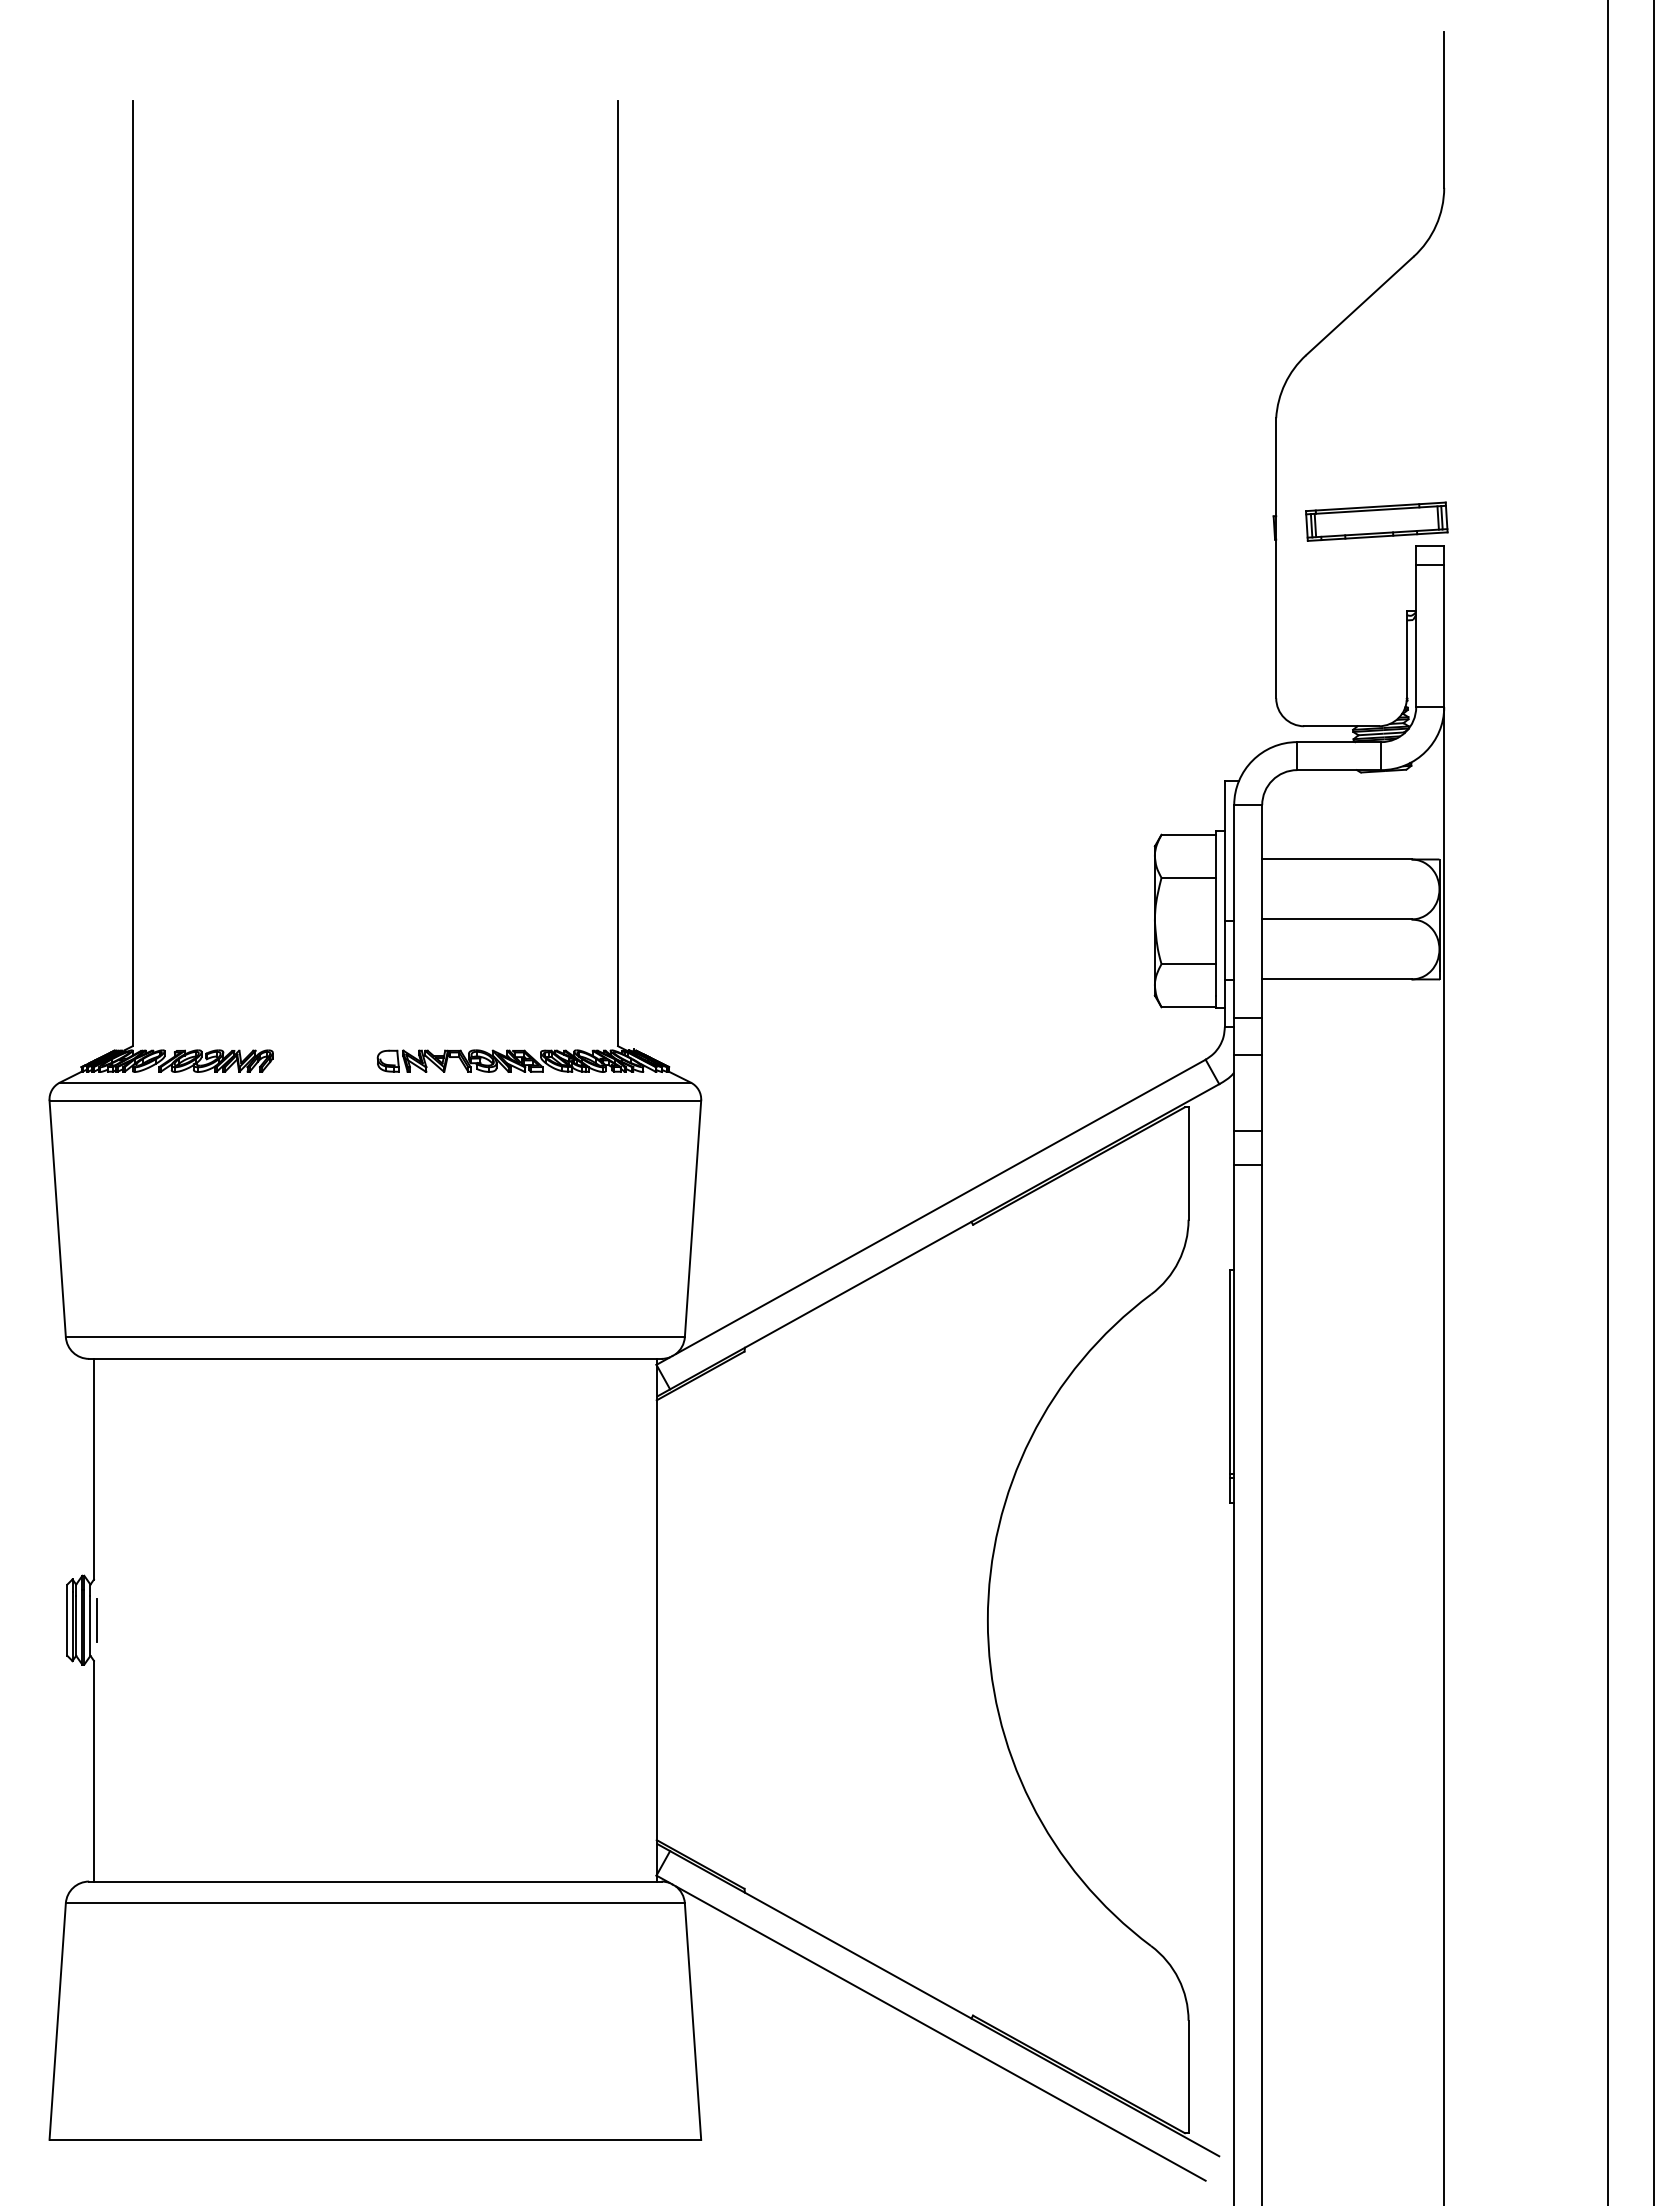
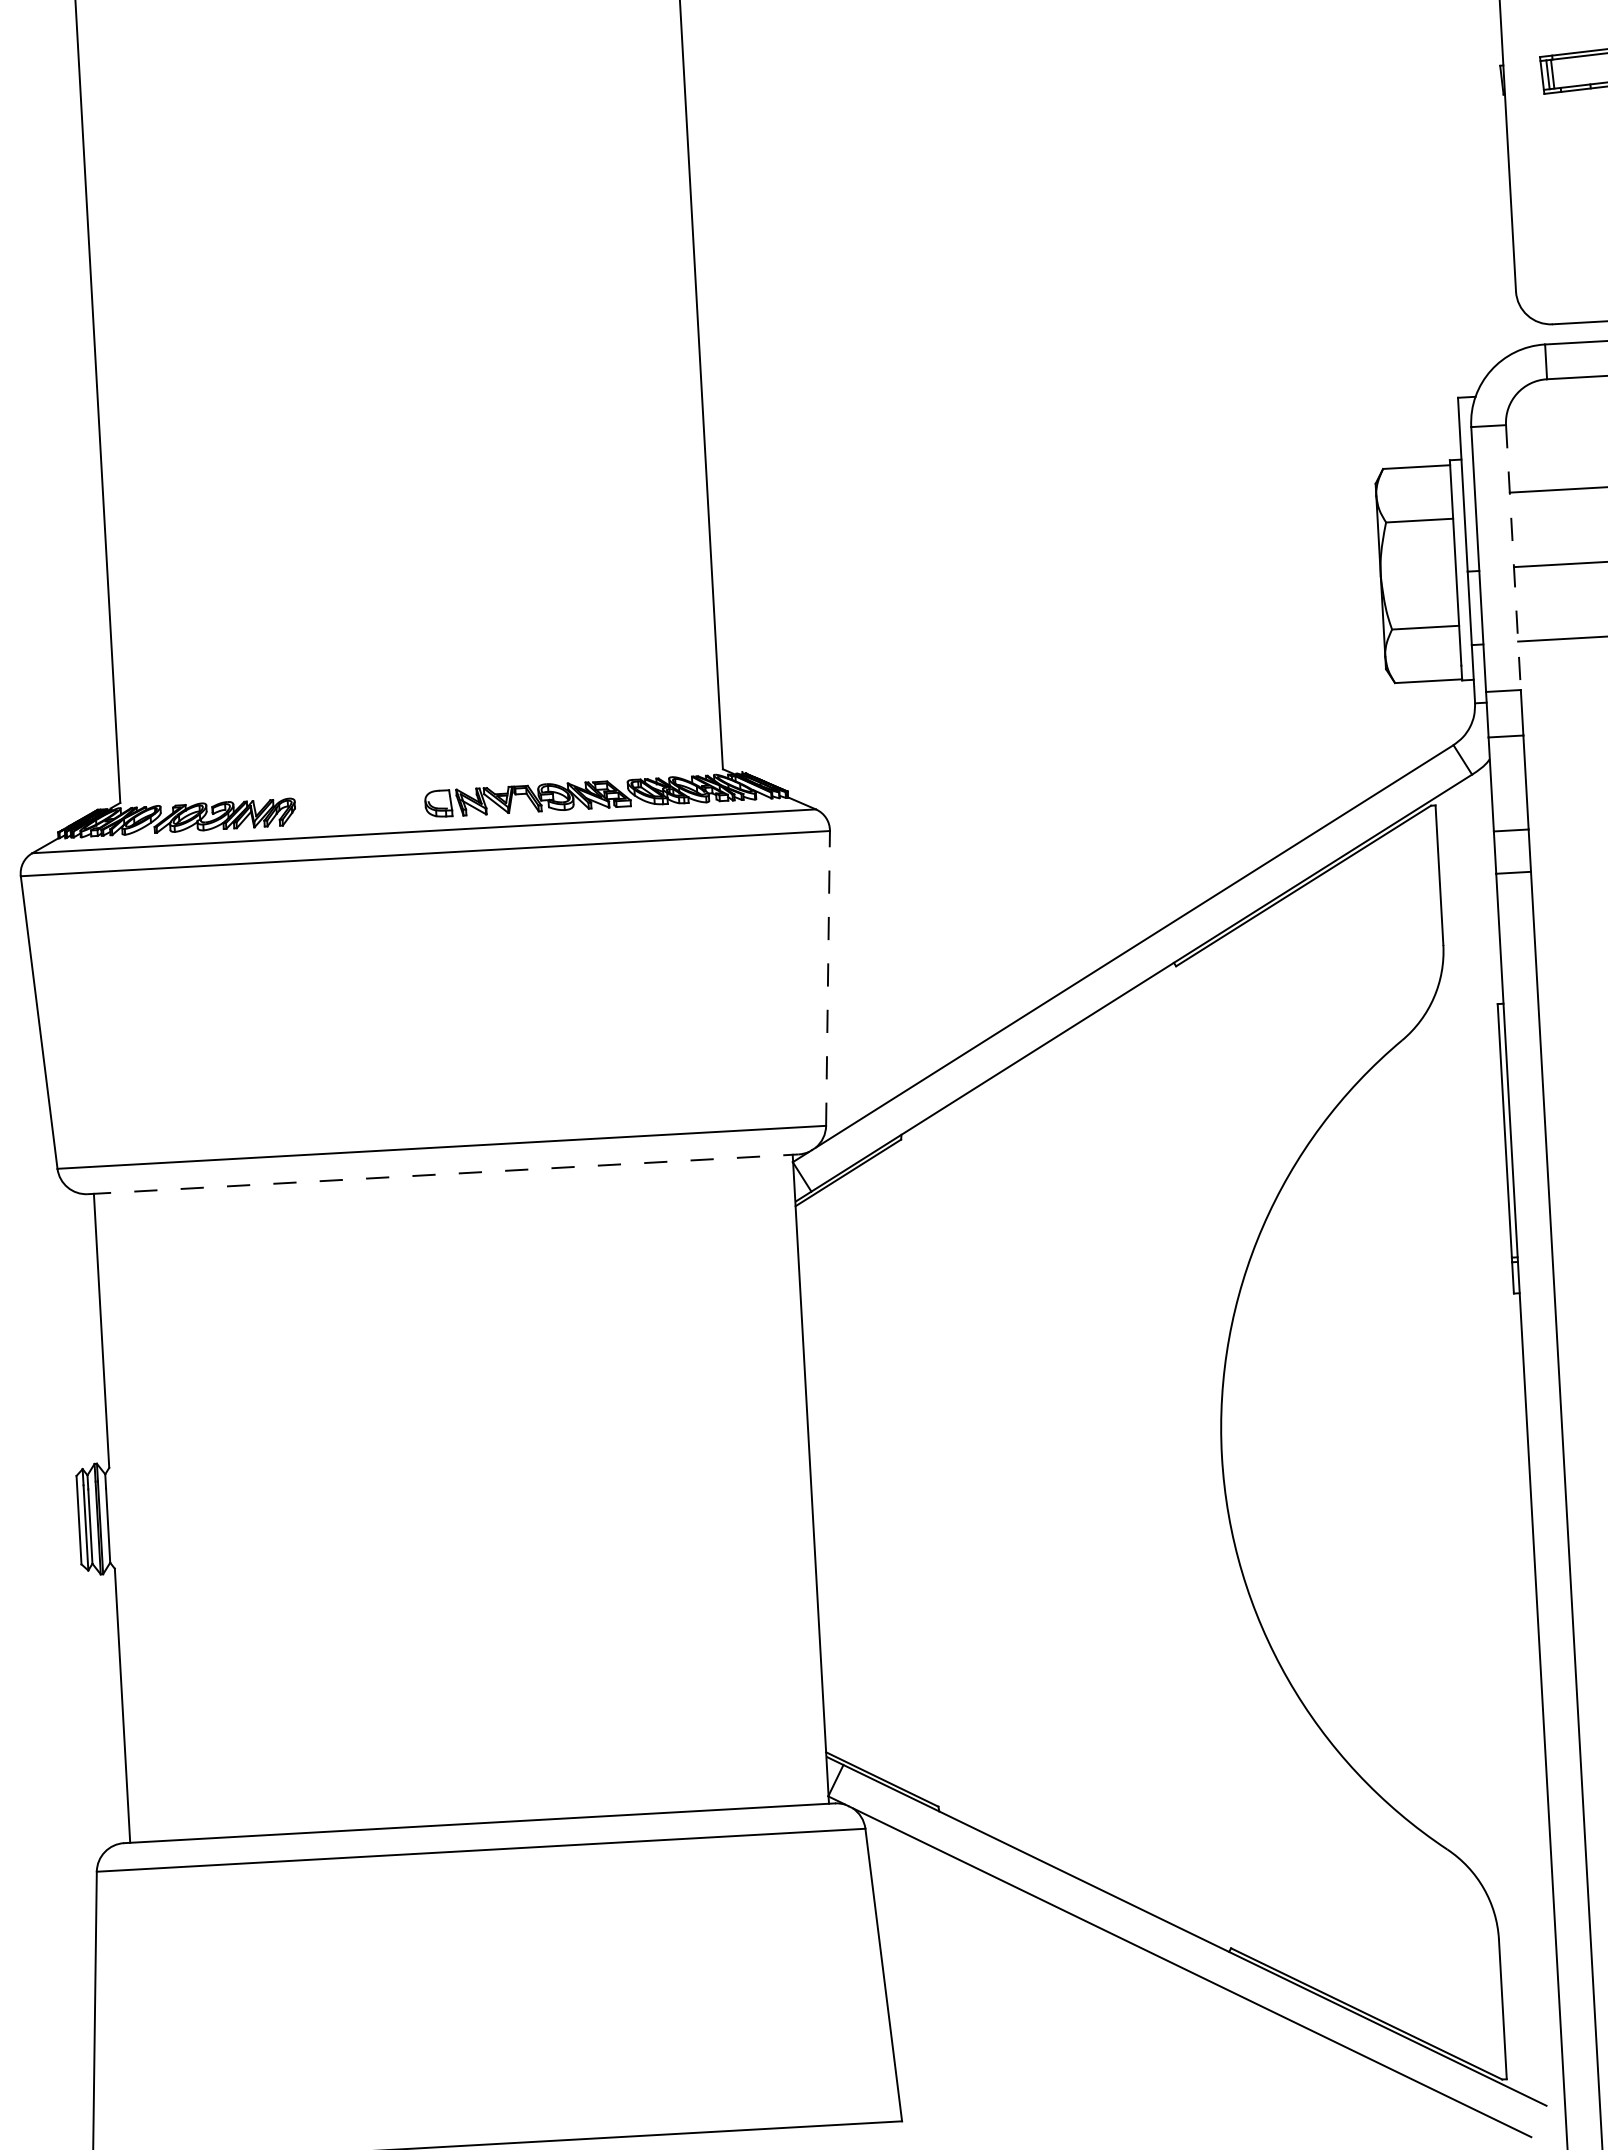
line: (1262, 911) -> (1513, 557), solid -> dashed
line: (693, 1218) -> (828, 977), solid -> dashed
line: (375, 1358) -> (443, 1173), solid -> dashed
line: (96, 1619) -> (115, 1517), removed

